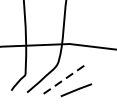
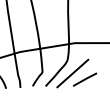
line: (61, 80) -> (72, 73), dashed -> solid

